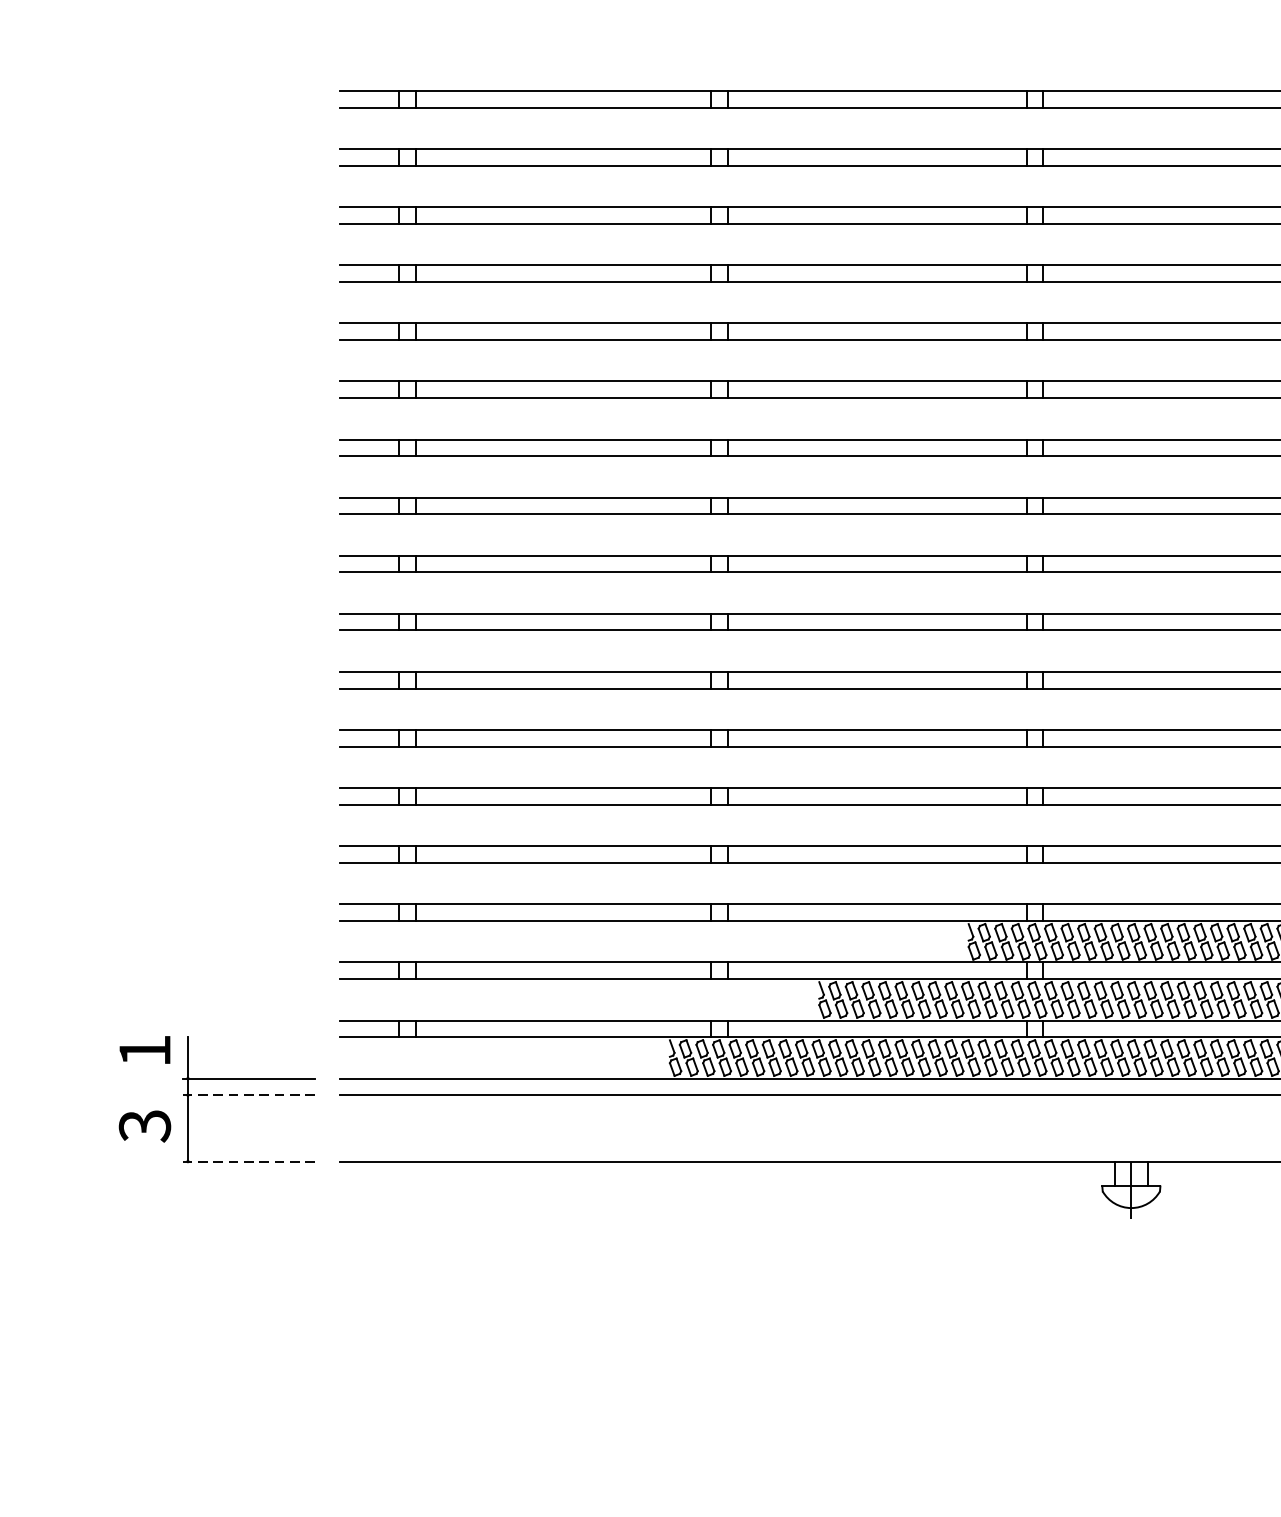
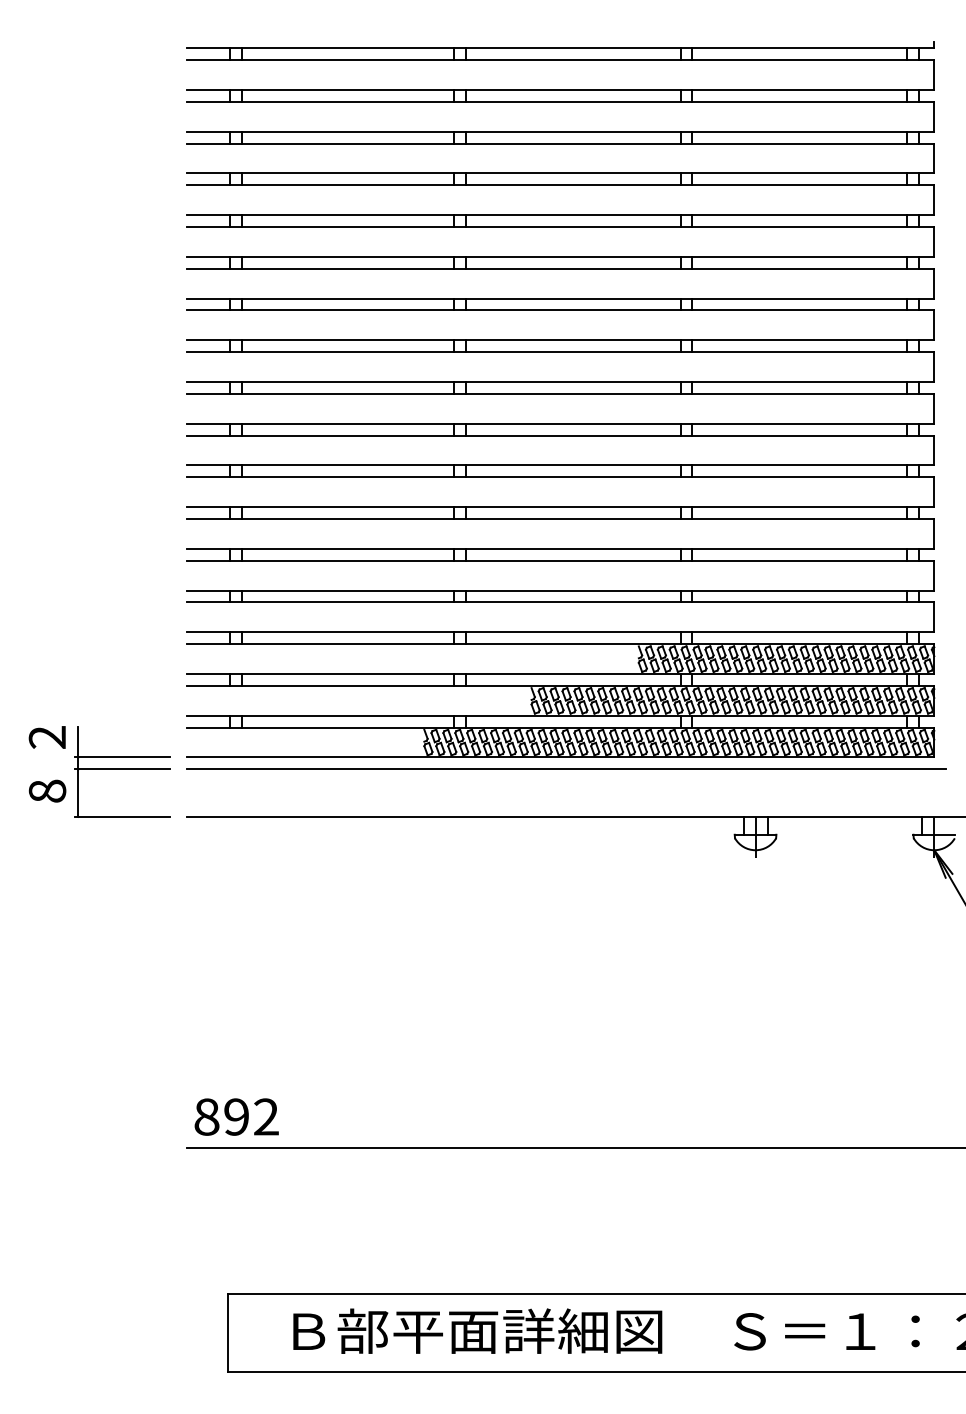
text: (143, 1050) -> (46, 737), 1 -> 2
line: (248, 1095) -> (121, 769), dashed -> solid
text: (144, 1126) -> (47, 791), 3 -> 8
line: (248, 1161) -> (121, 816), dashed -> solid

